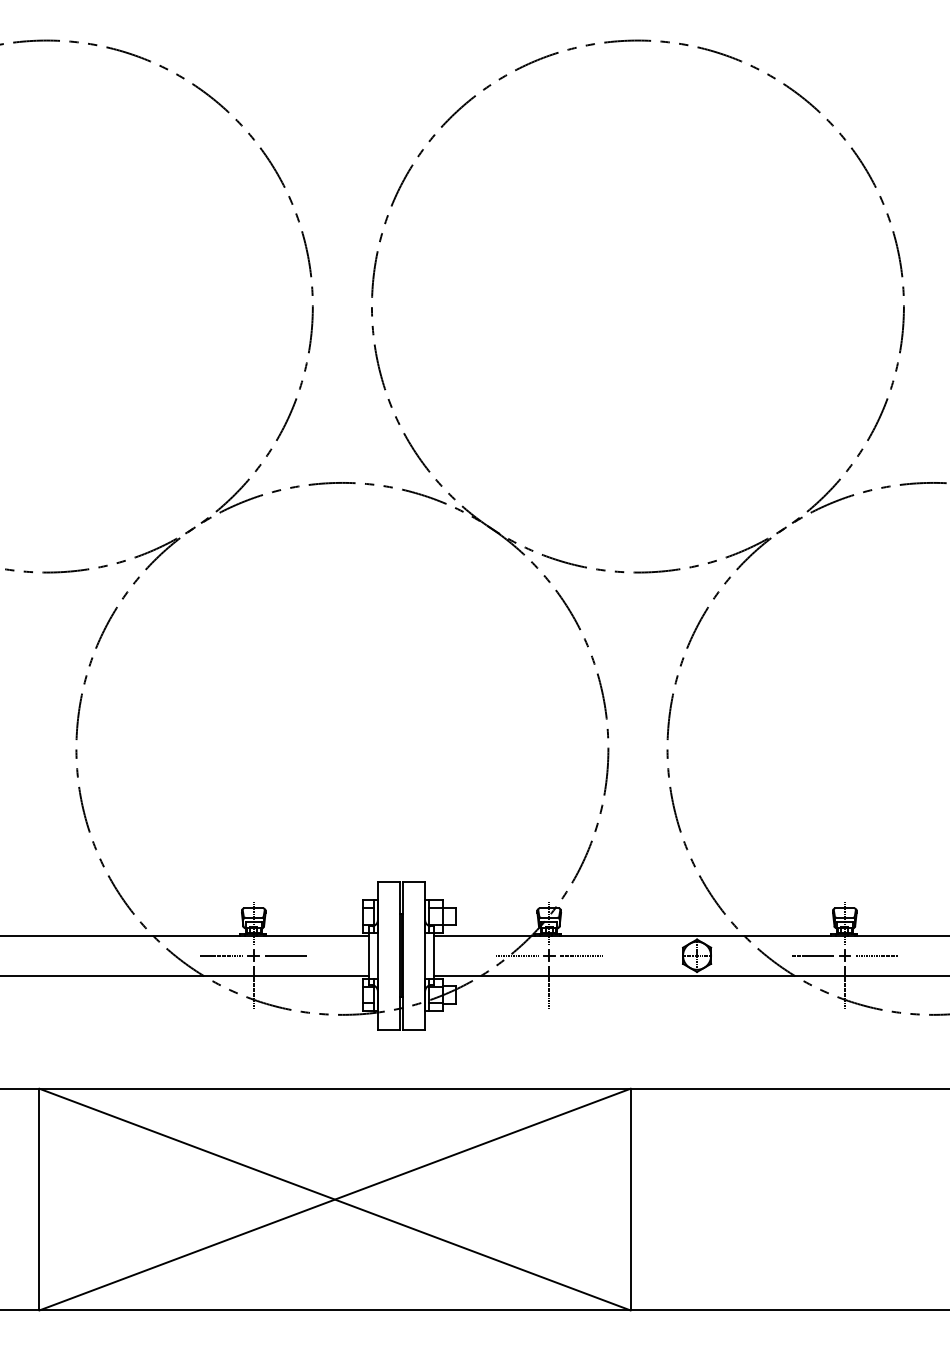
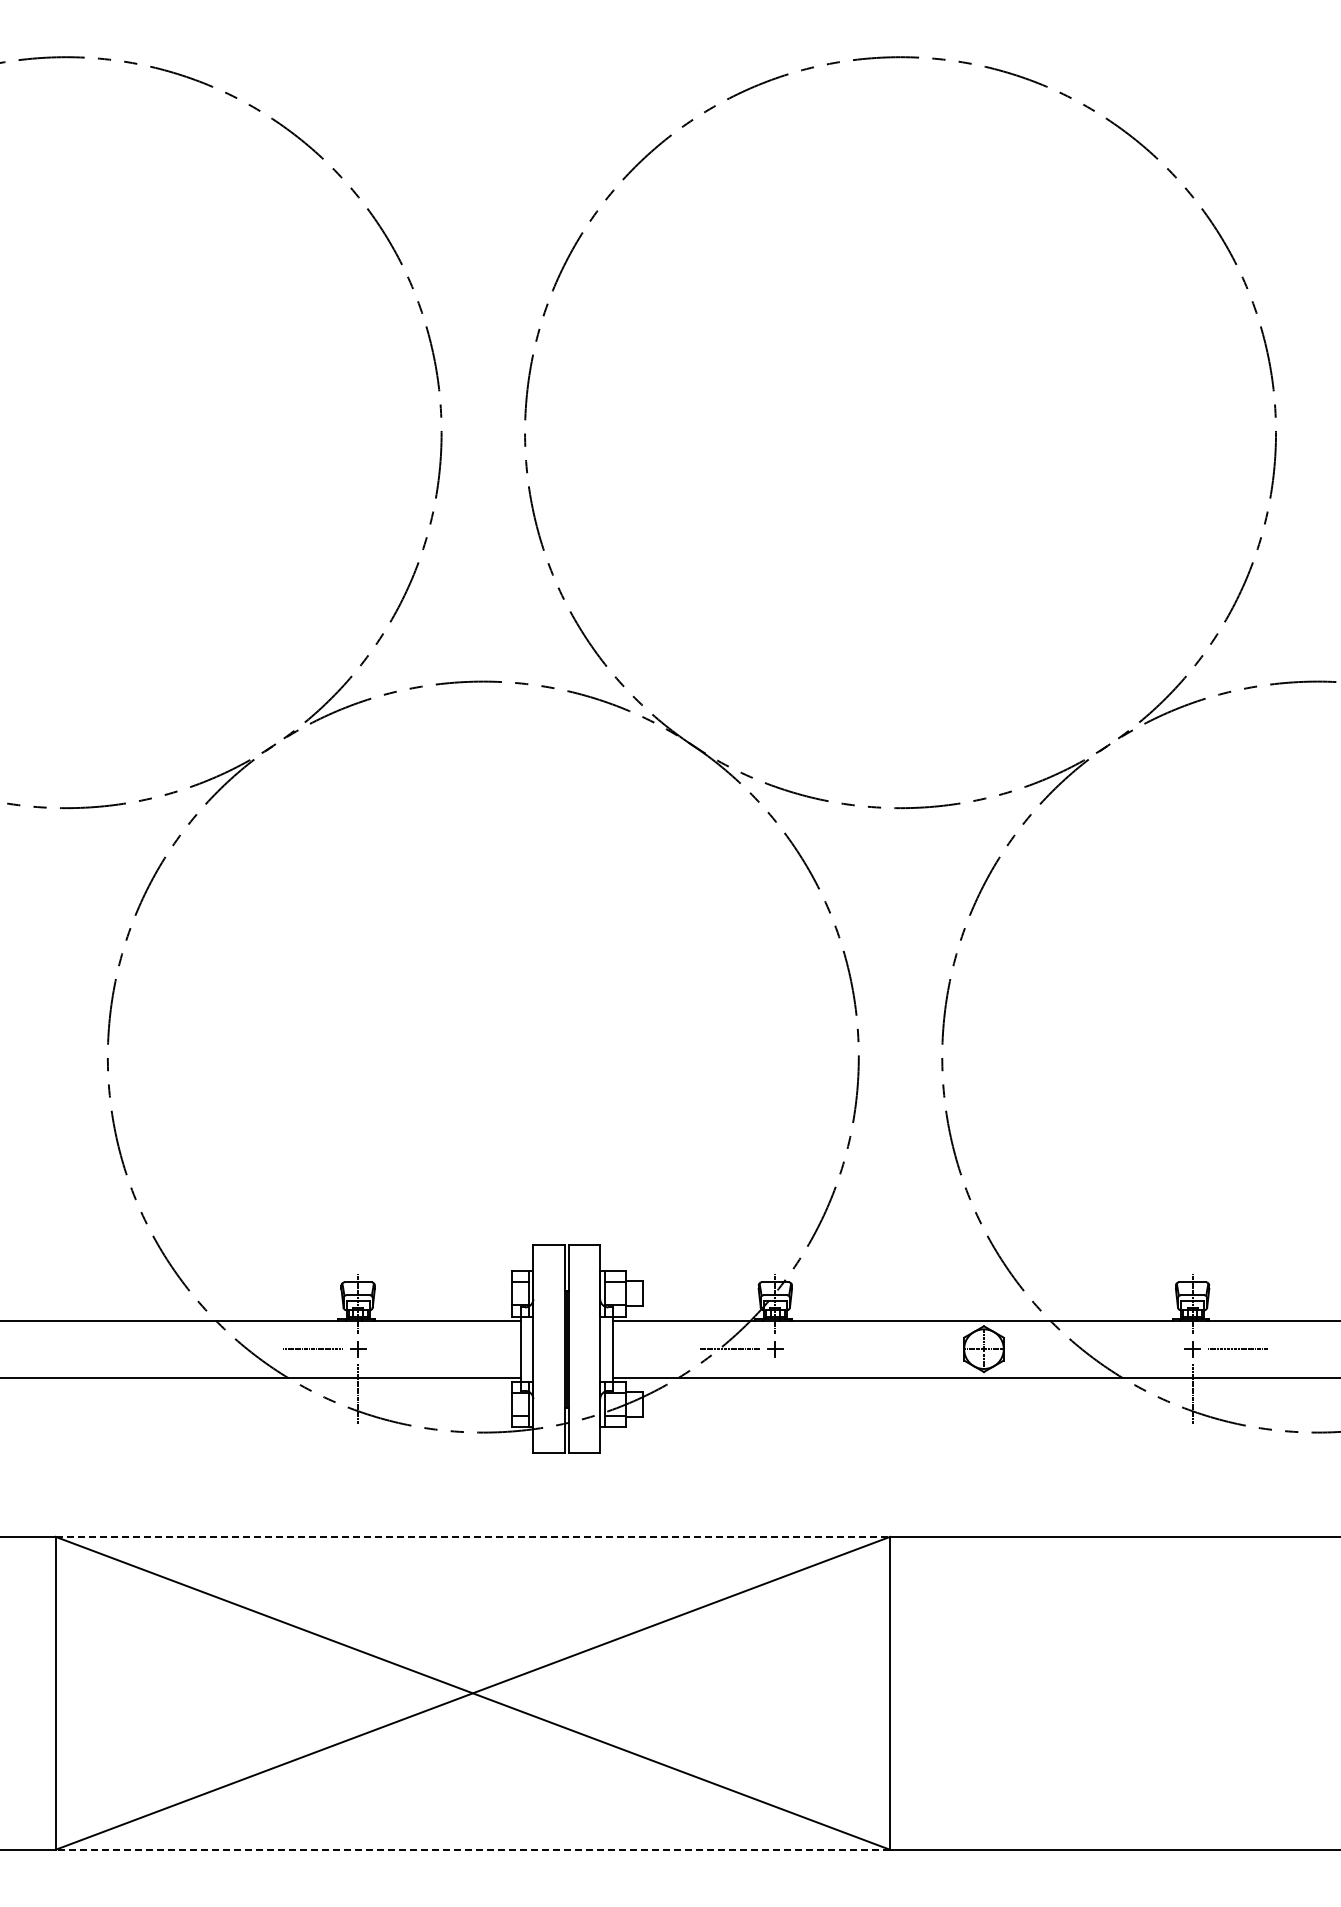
line: (580, 955) -> (819, 1348), removed
line: (285, 956) -> (403, 1349), removed
line: (812, 956) -> (1147, 1349), removed
line: (549, 987) -> (775, 1394), removed
line: (335, 1088) -> (473, 1536), solid -> dashed
line: (334, 1310) -> (472, 1849), solid -> dashed

